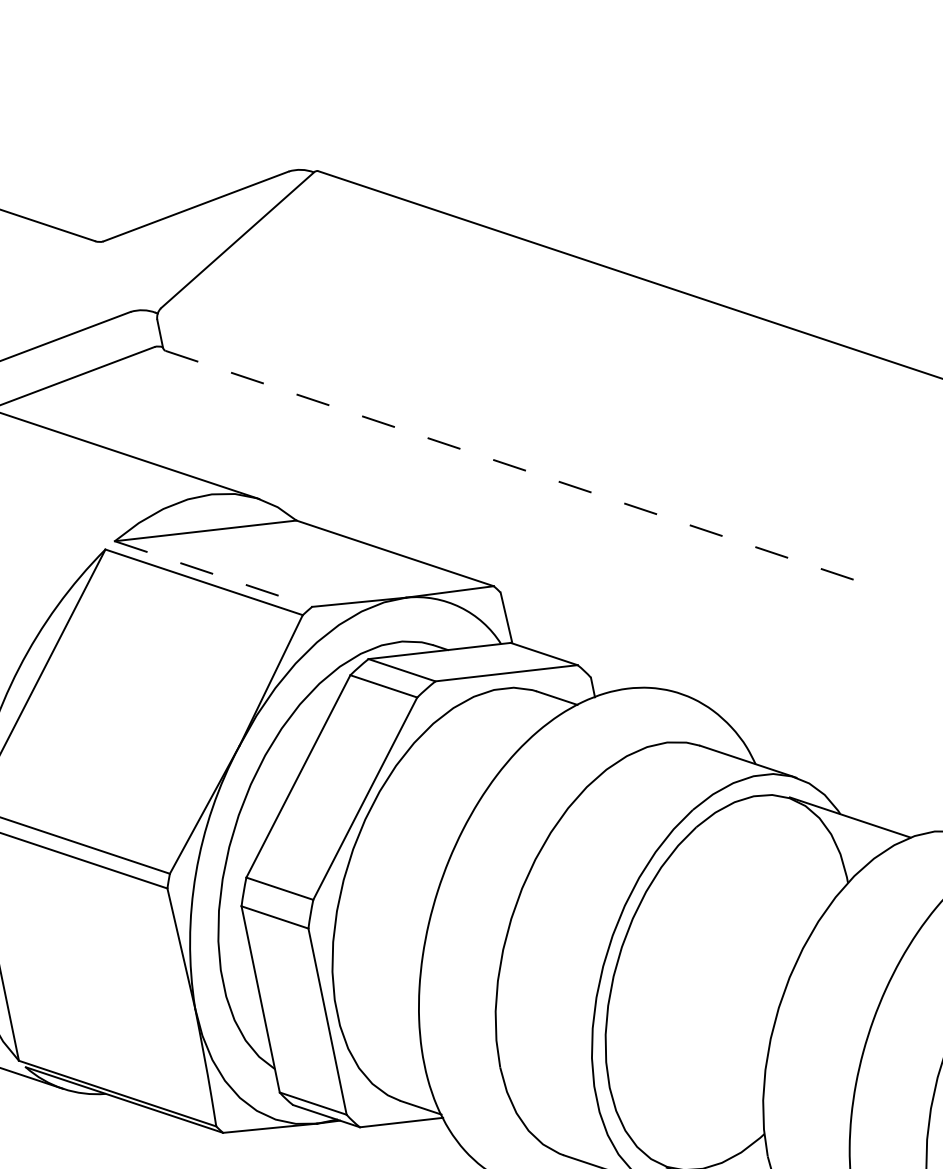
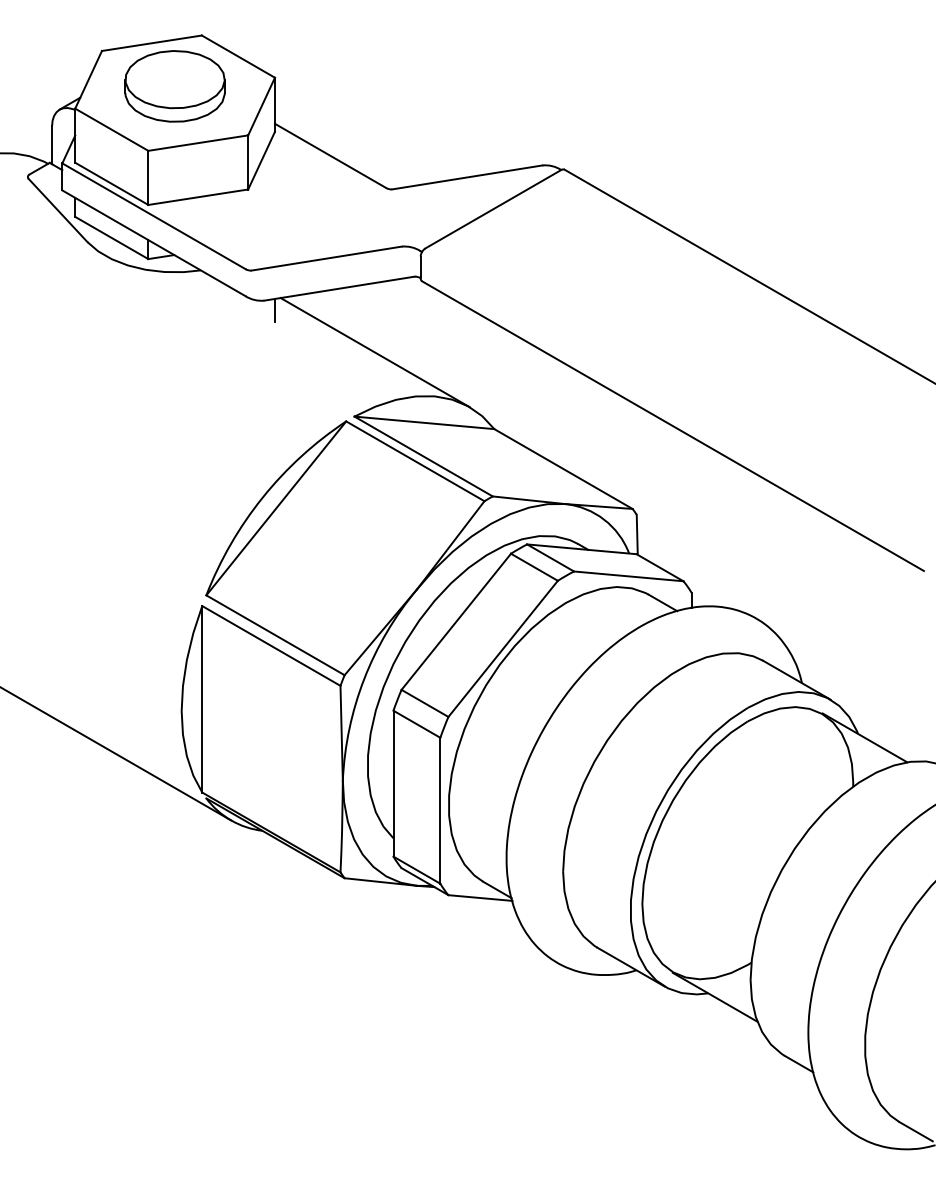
line: (524, 470) -> (673, 426), dashed -> solid
line: (213, 574) -> (423, 456), dashed -> solid

